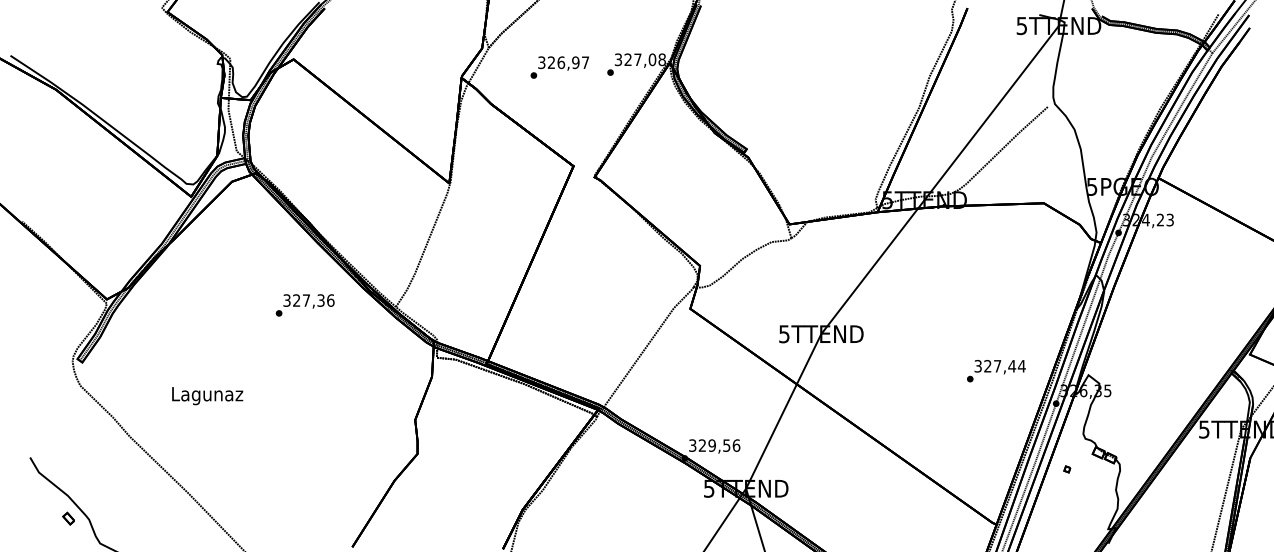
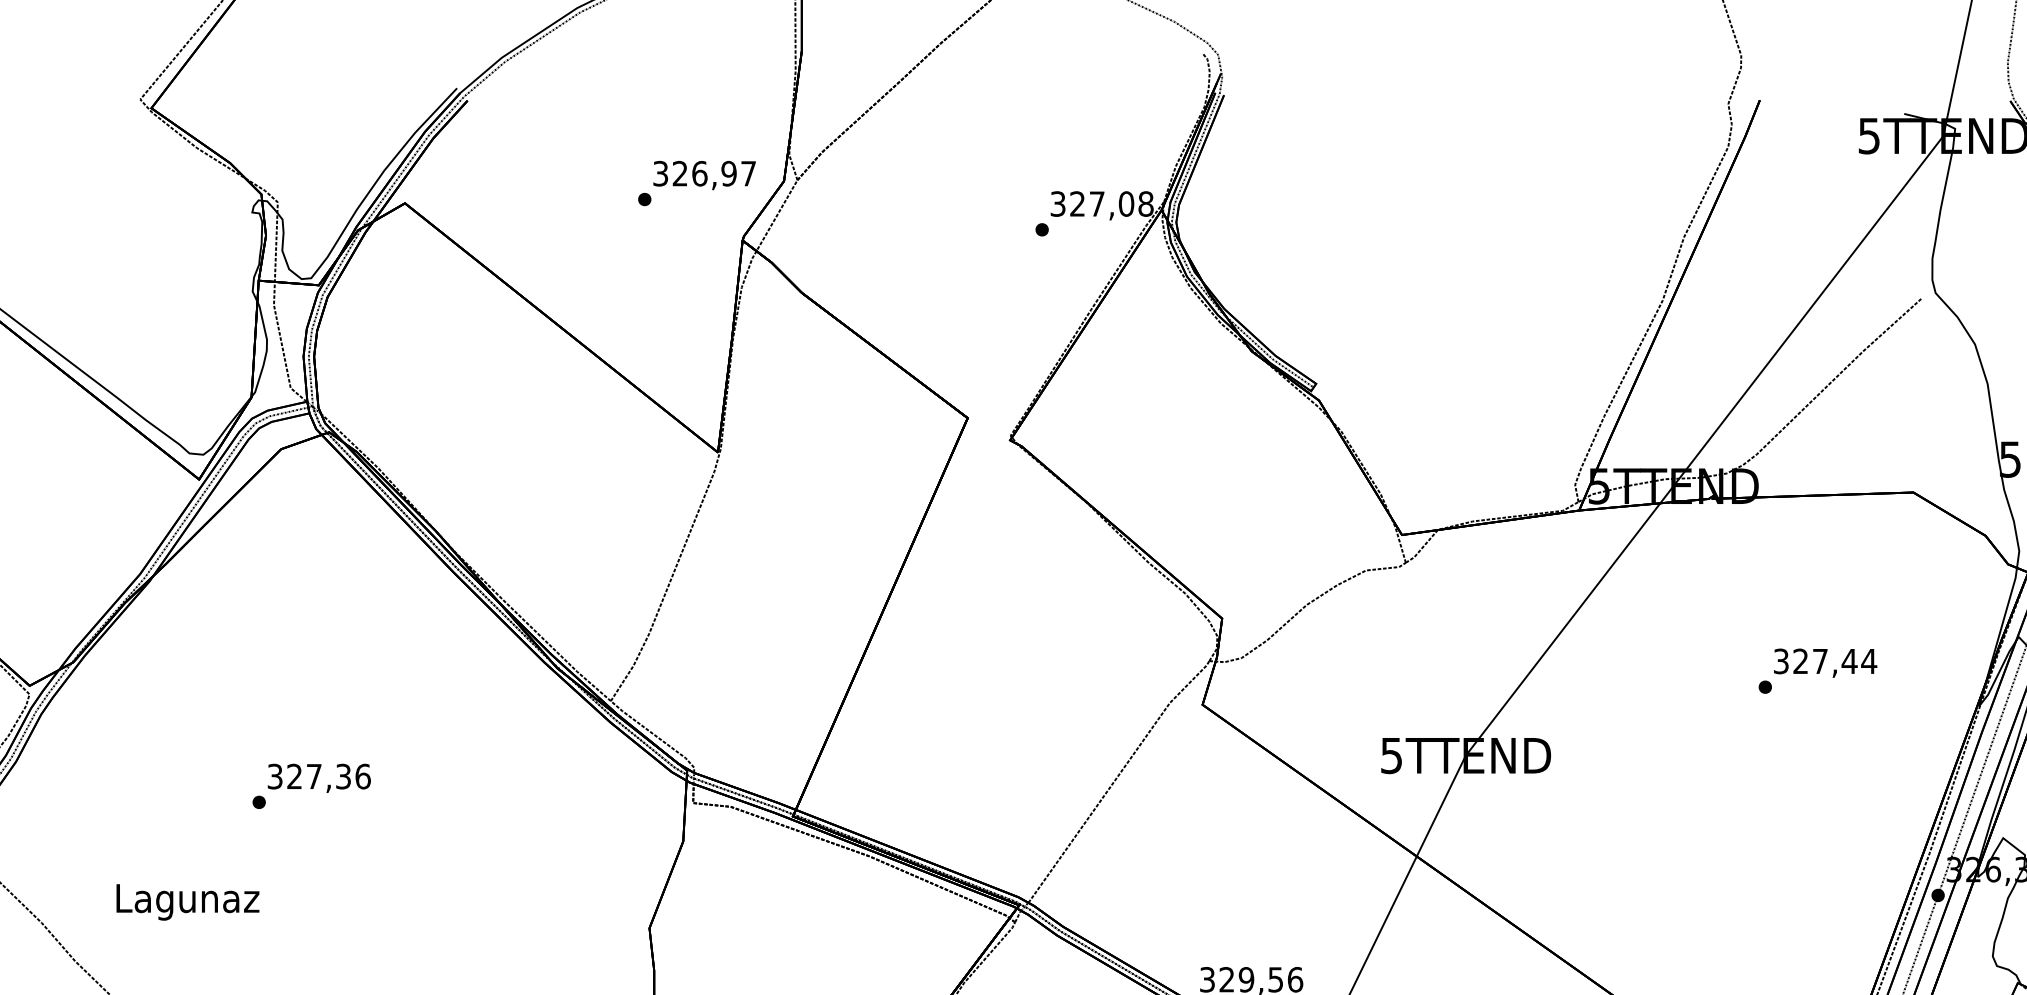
text: (559, 67) -> (696, 183), moved
text: (304, 305) -> (310, 786), moved
text: (996, 371) -> (1818, 671), moved
text: (207, 396) -> (187, 903), moved

